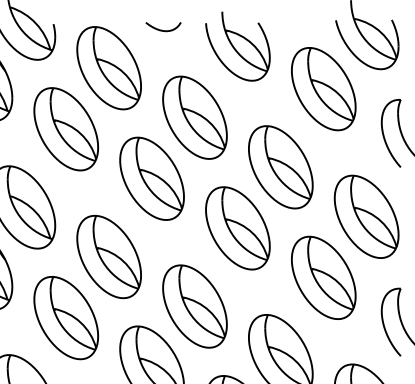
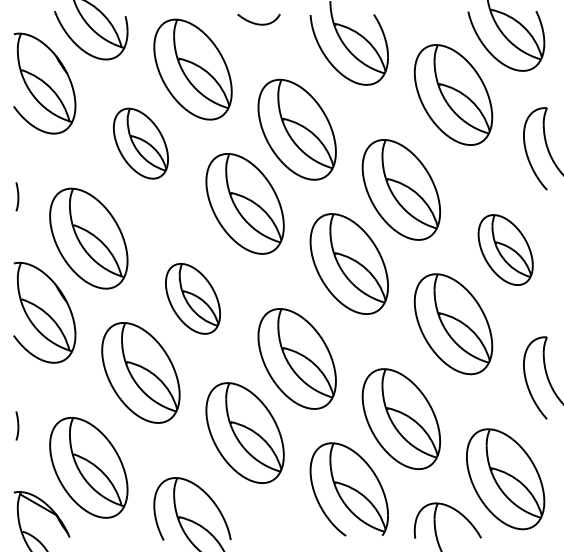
part: (65, 129) -> (140, 143), size x0.7
part: (366, 216) -> (505, 249), size x0.7
part: (108, 256) -> (192, 298), size x0.7

